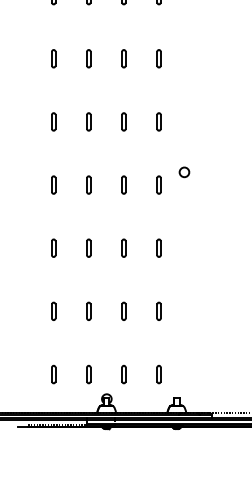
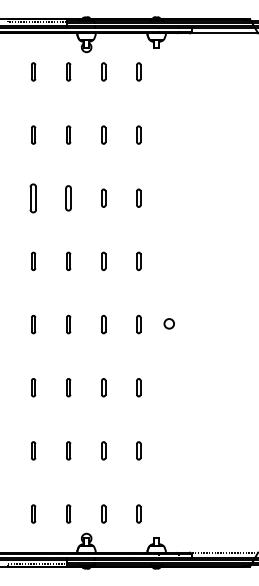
part: (53, 58) -> (33, 197), size x1.6
part: (88, 58) -> (68, 197), size x1.4
circle: (183, 172) -> (168, 323), moved

